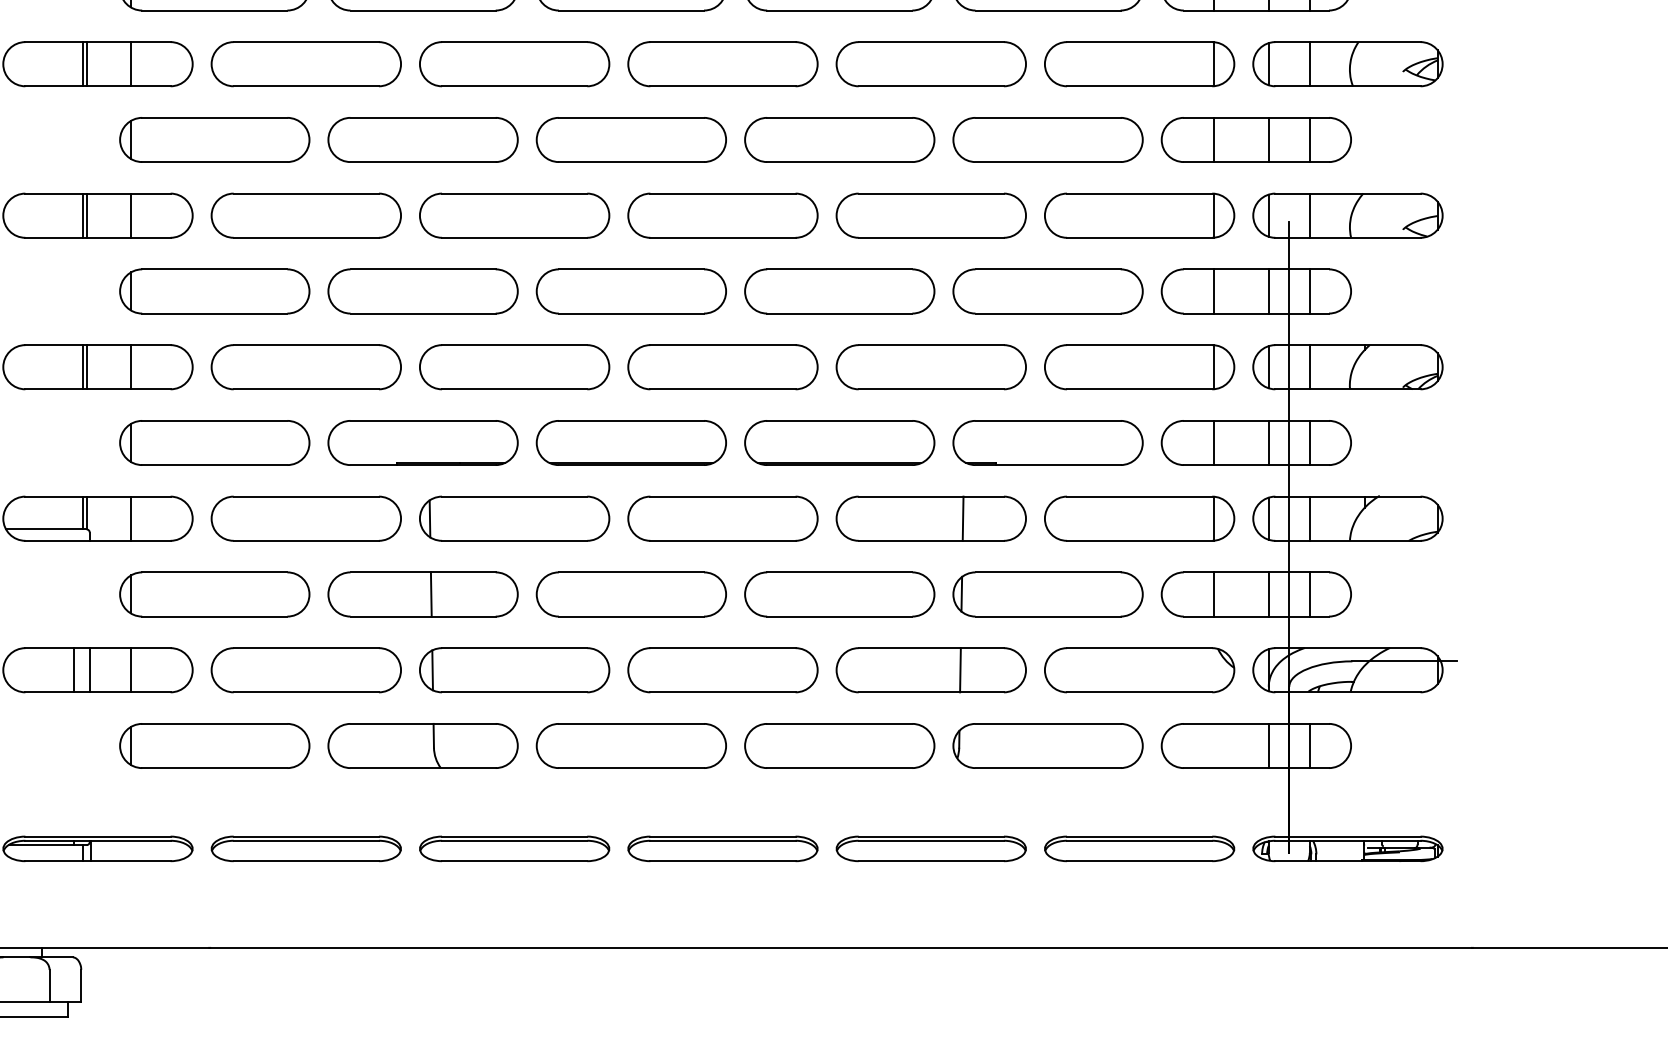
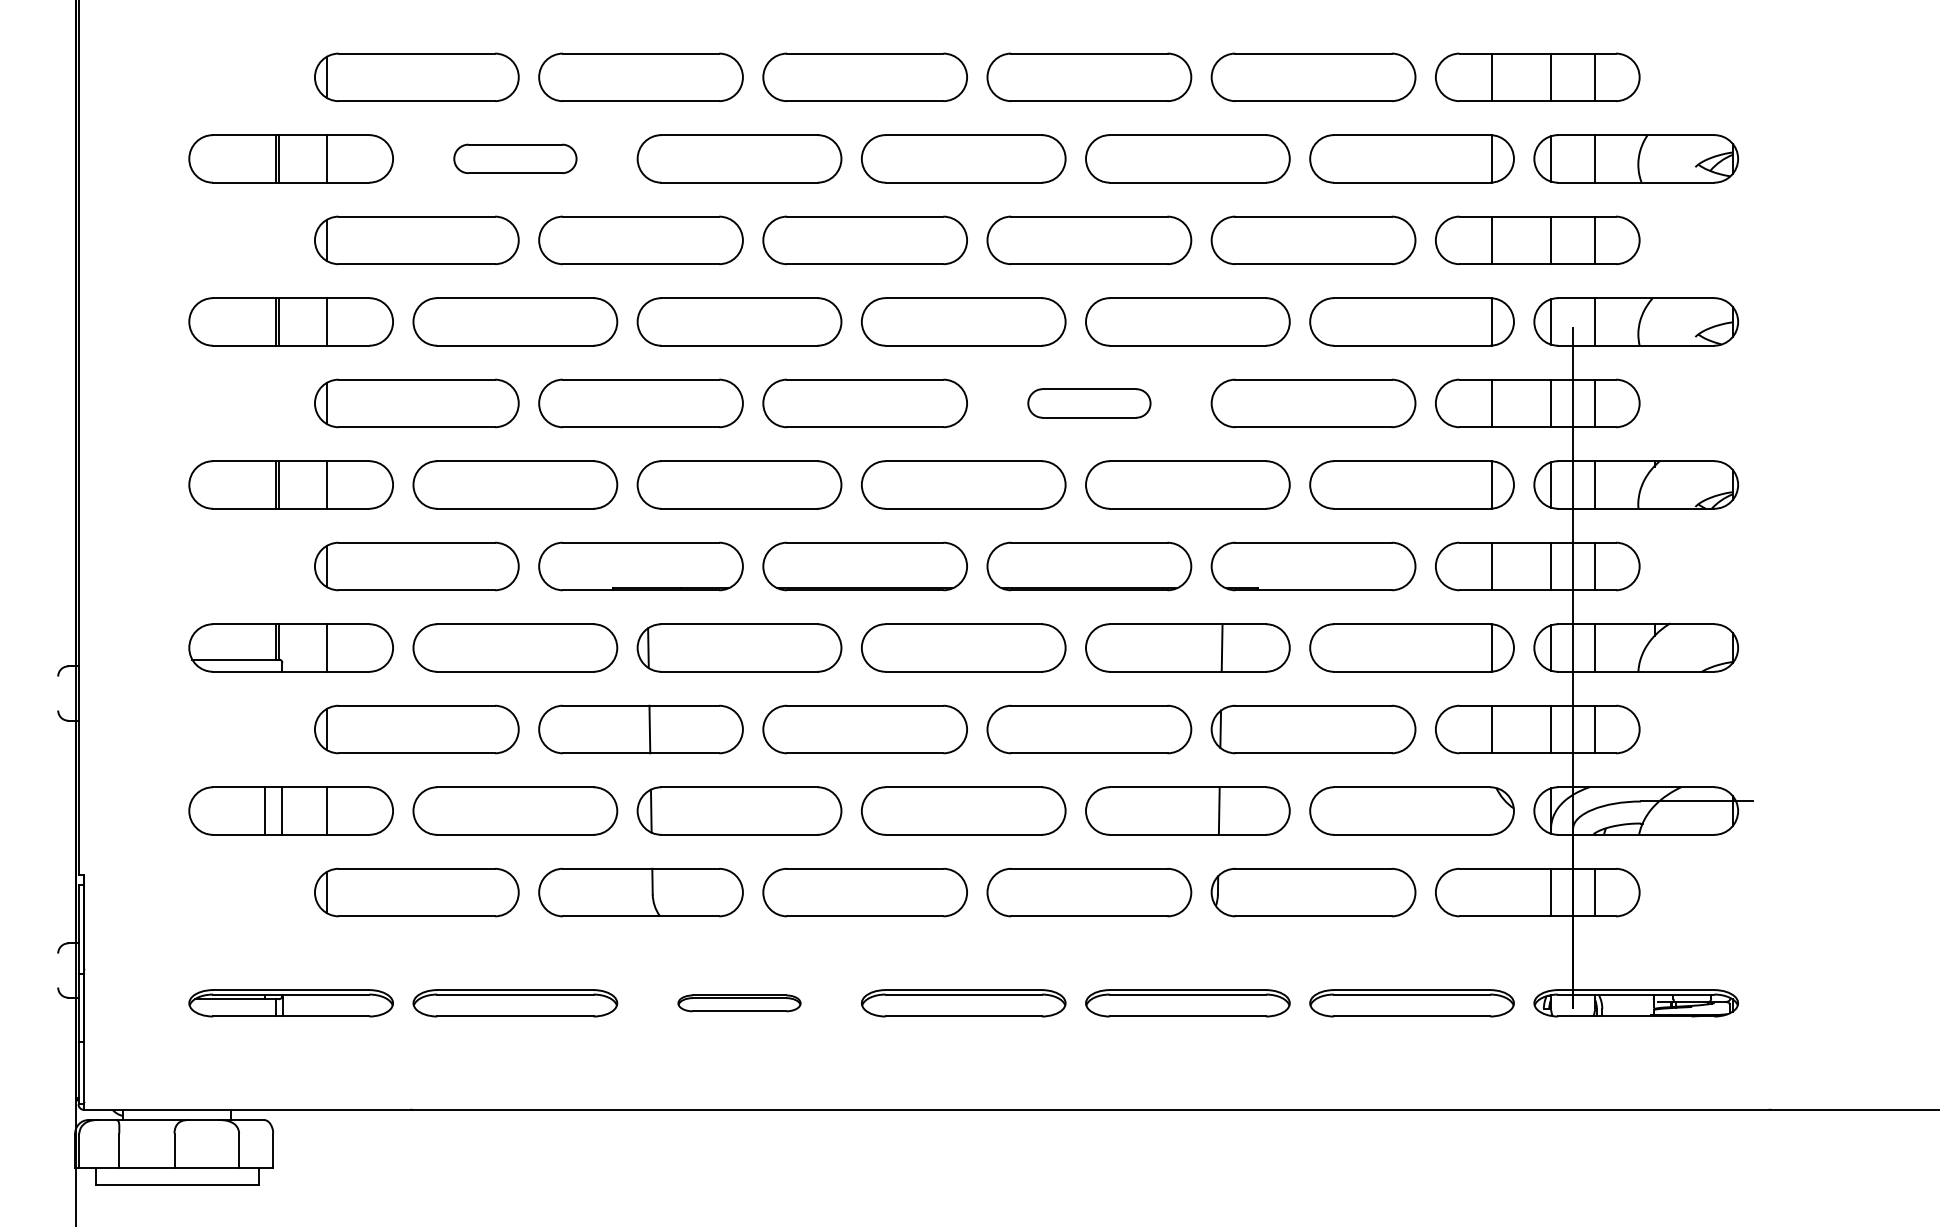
part: (306, 63) -> (515, 158), size x0.6
part: (839, 291) -> (1089, 403), size x0.6
part: (514, 849) -> (739, 1003), size x0.6

